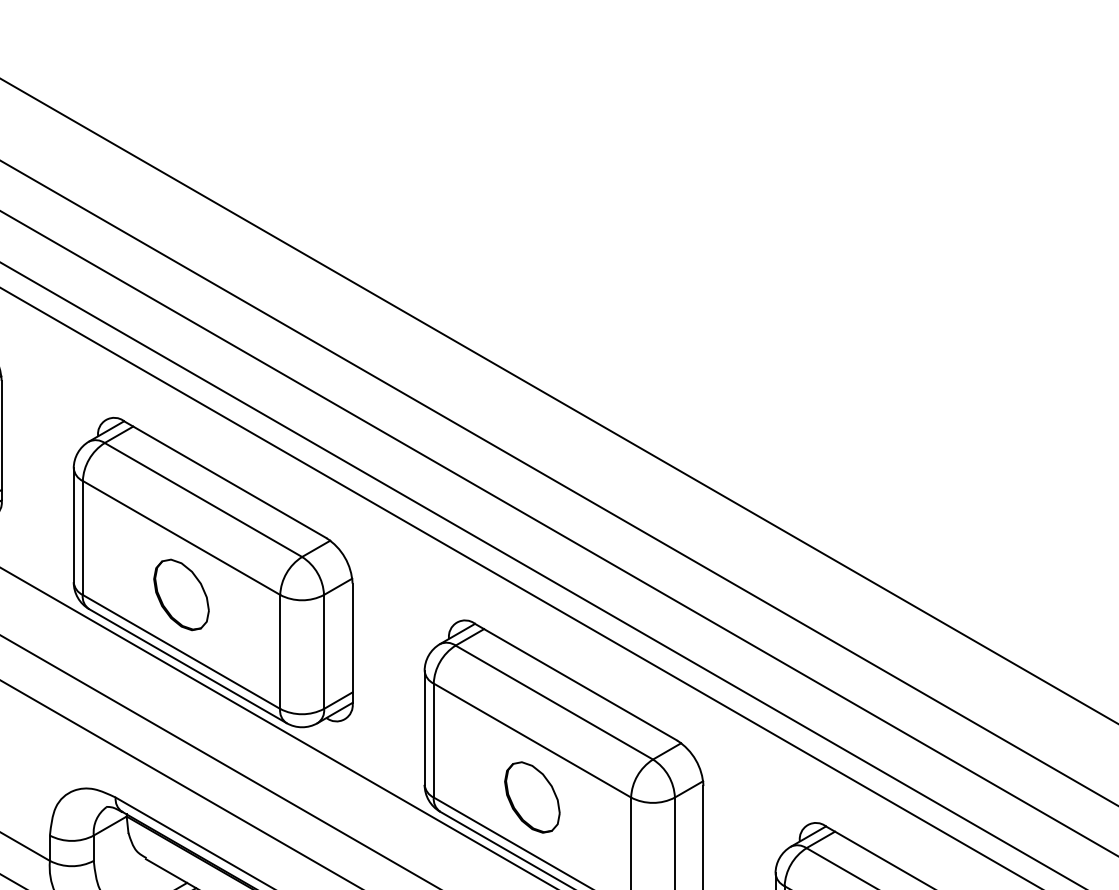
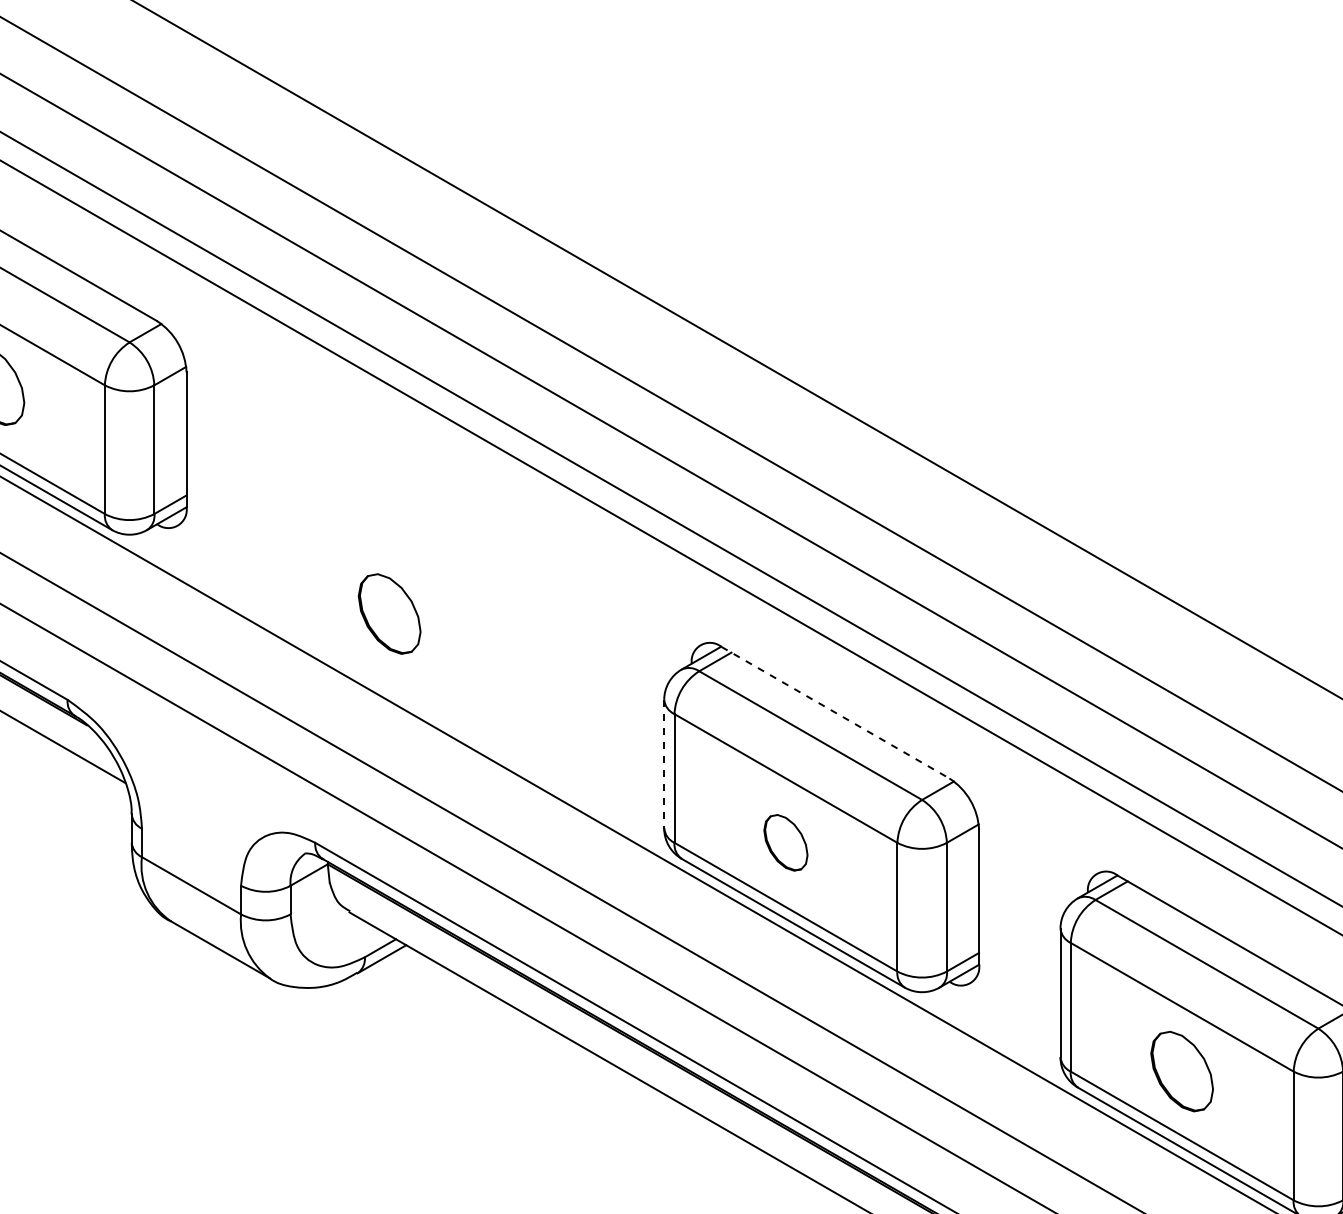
part: (213, 572) -> (425, 588), removed
line: (576, 682) -> (835, 712), solid -> dashed
line: (424, 728) -> (664, 764), solid -> dashed
part: (532, 797) -> (785, 842), size x0.7

